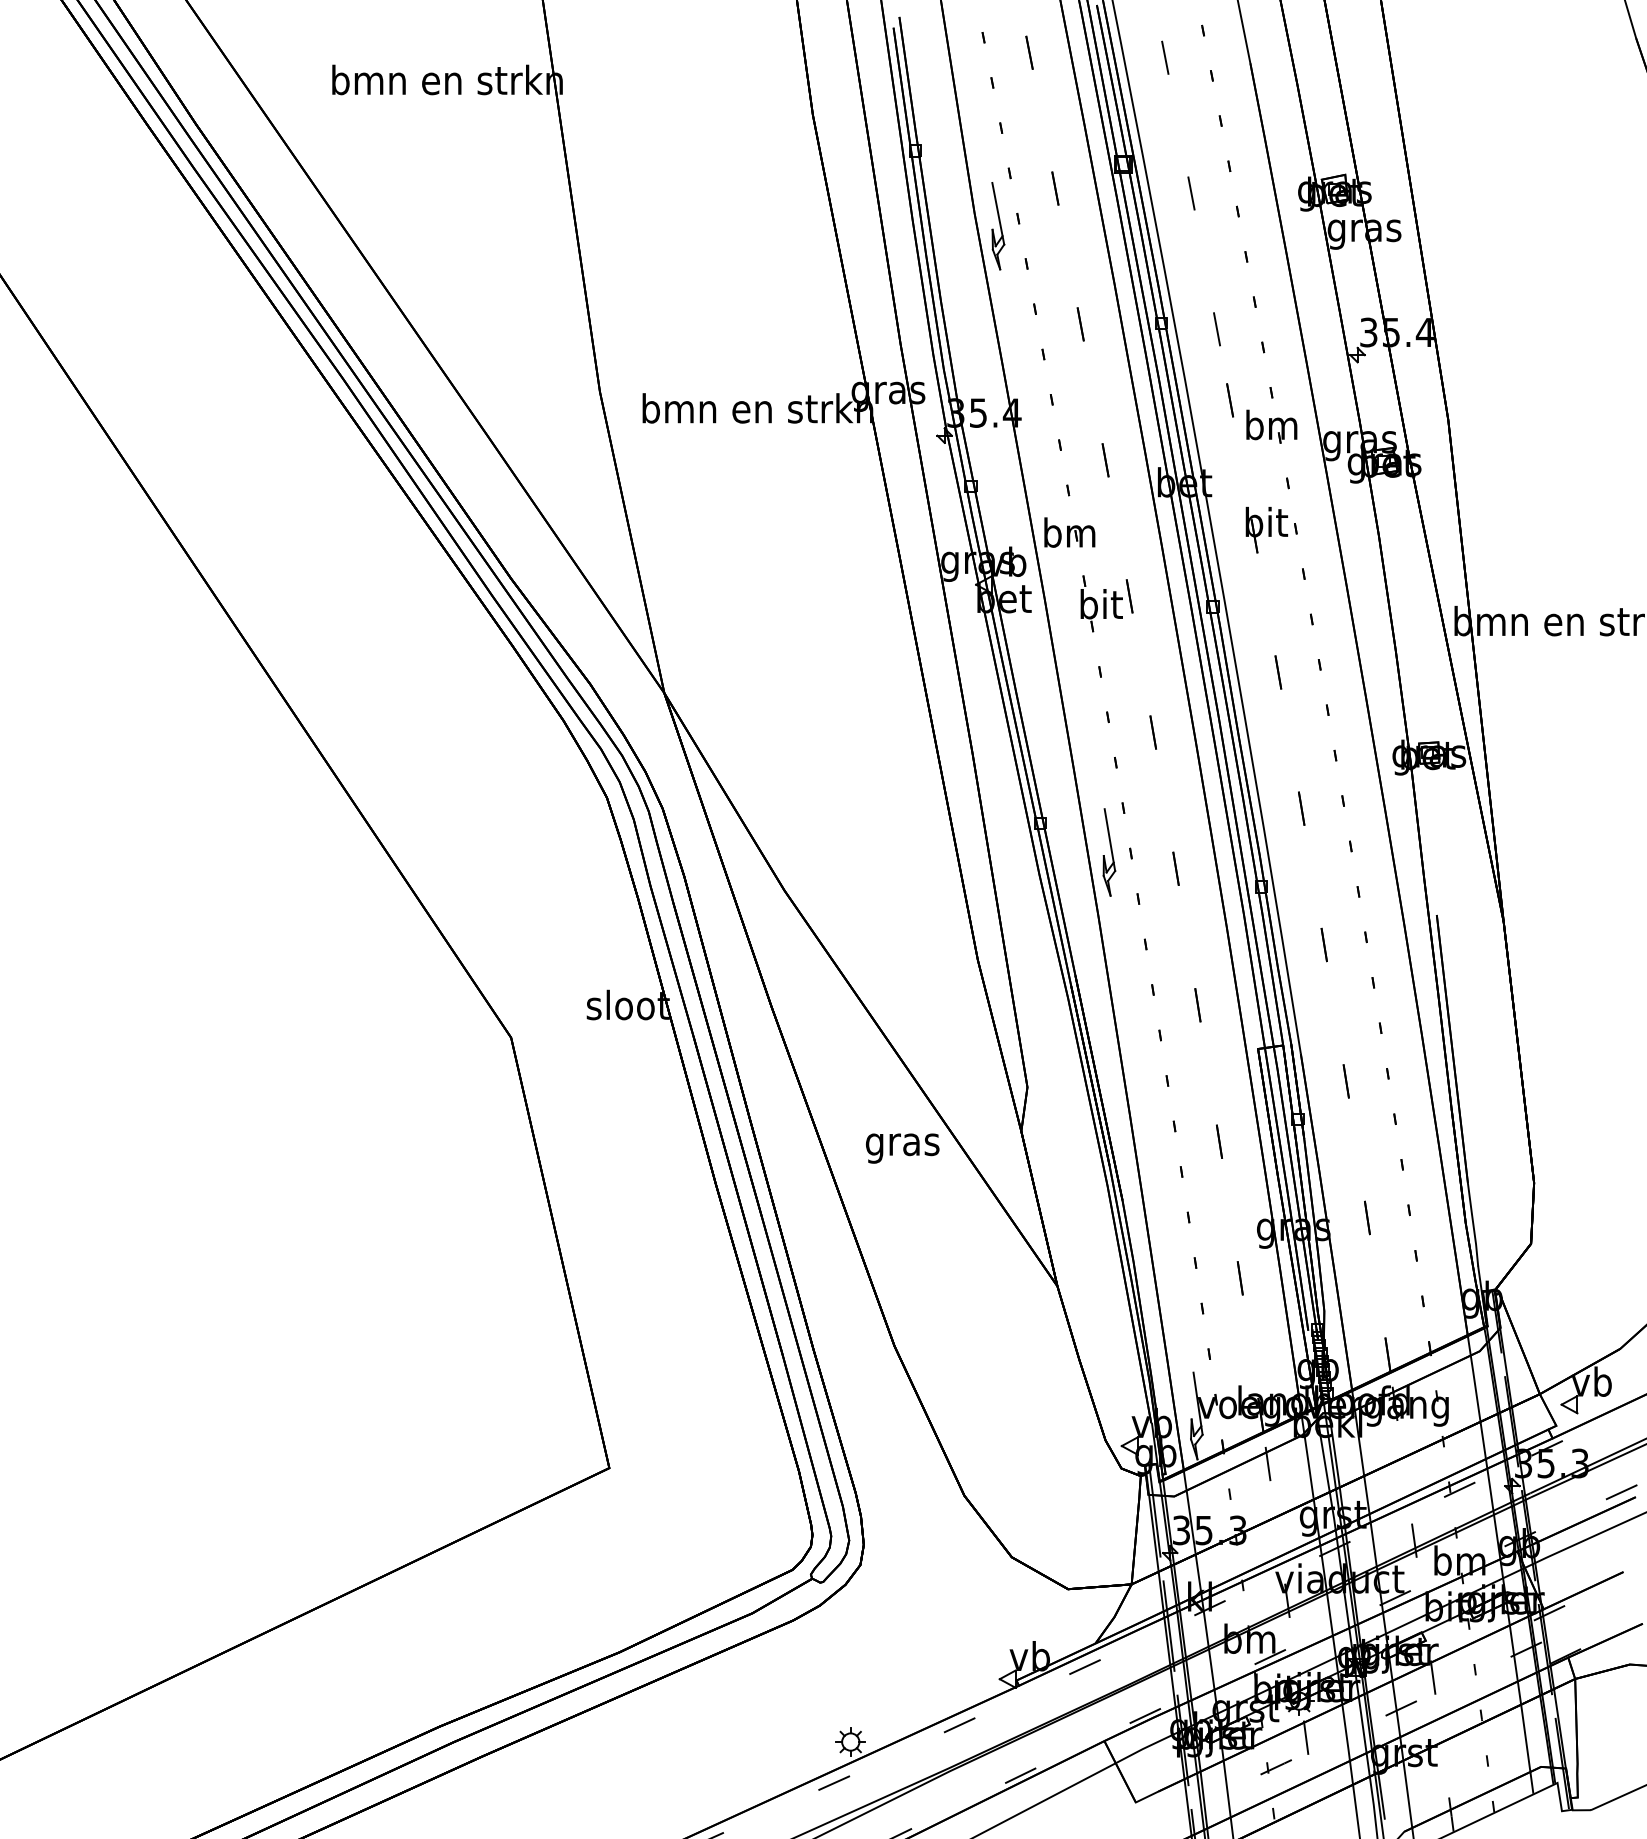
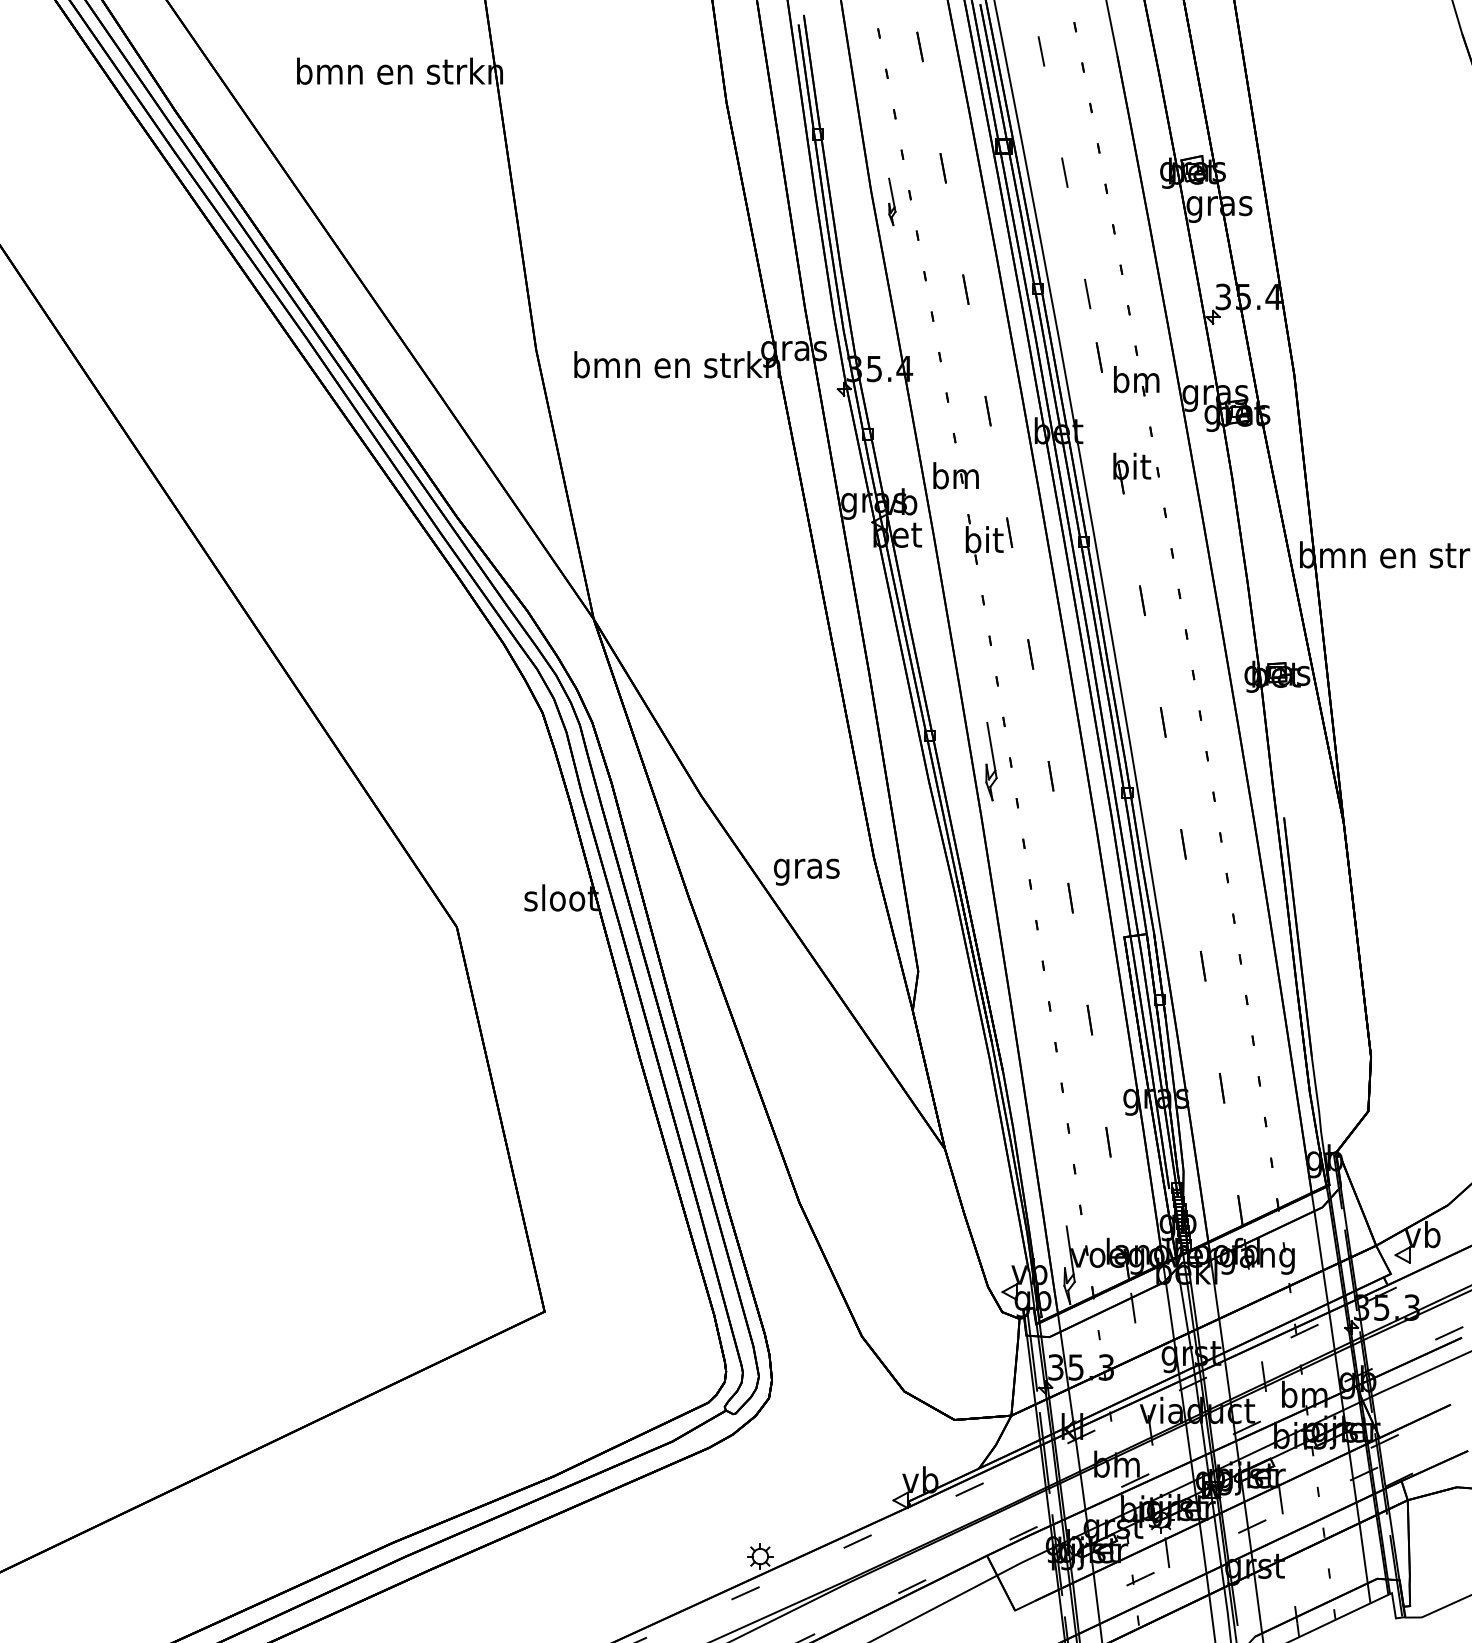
part: (998, 225) -> (892, 201), size x0.6
text: (902, 1147) -> (806, 871), moved

